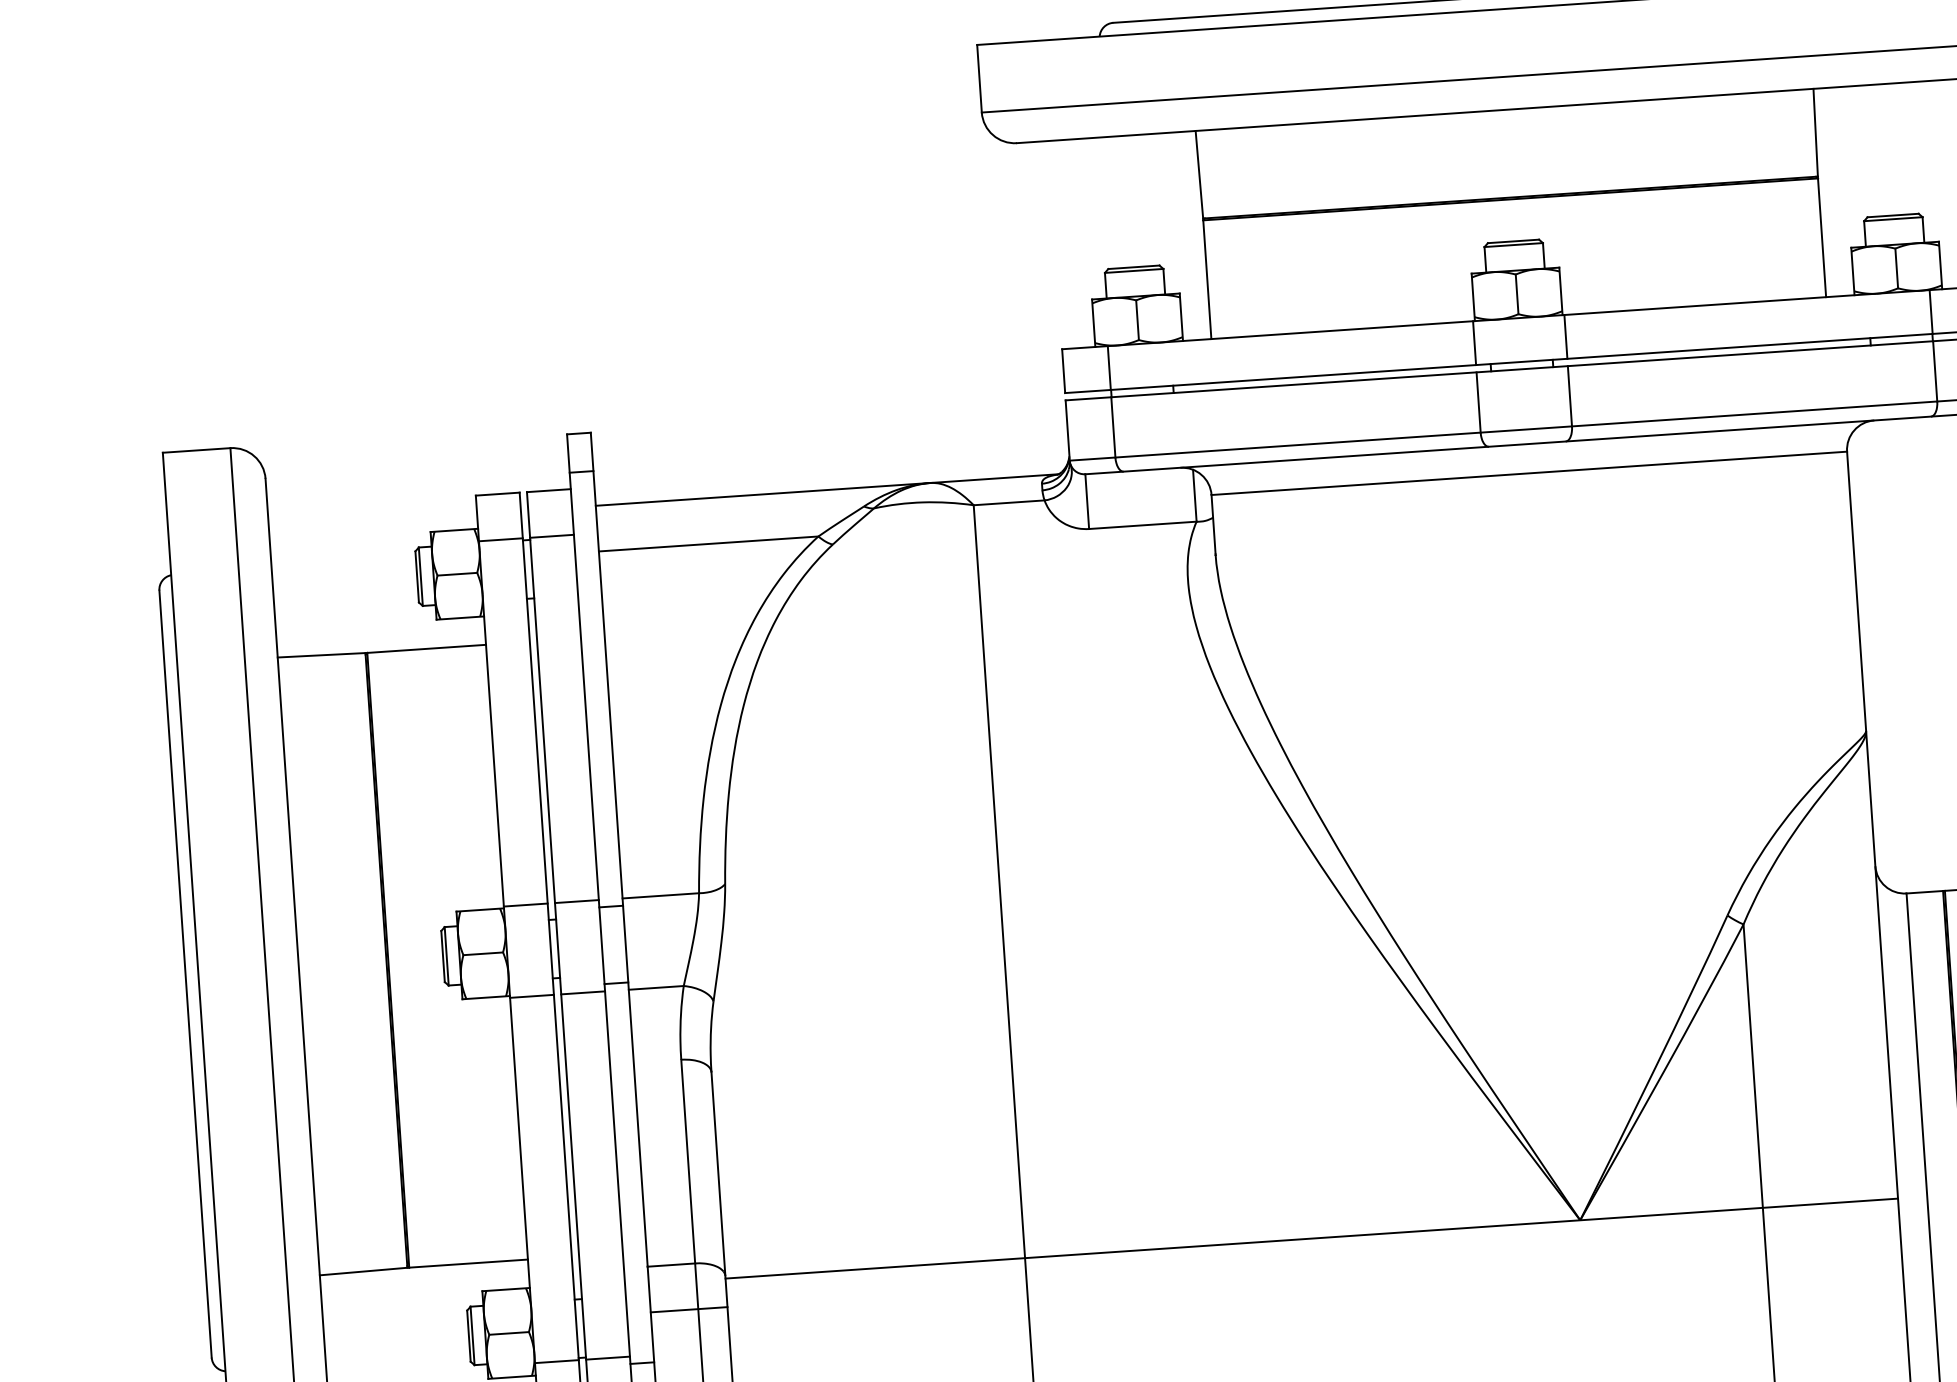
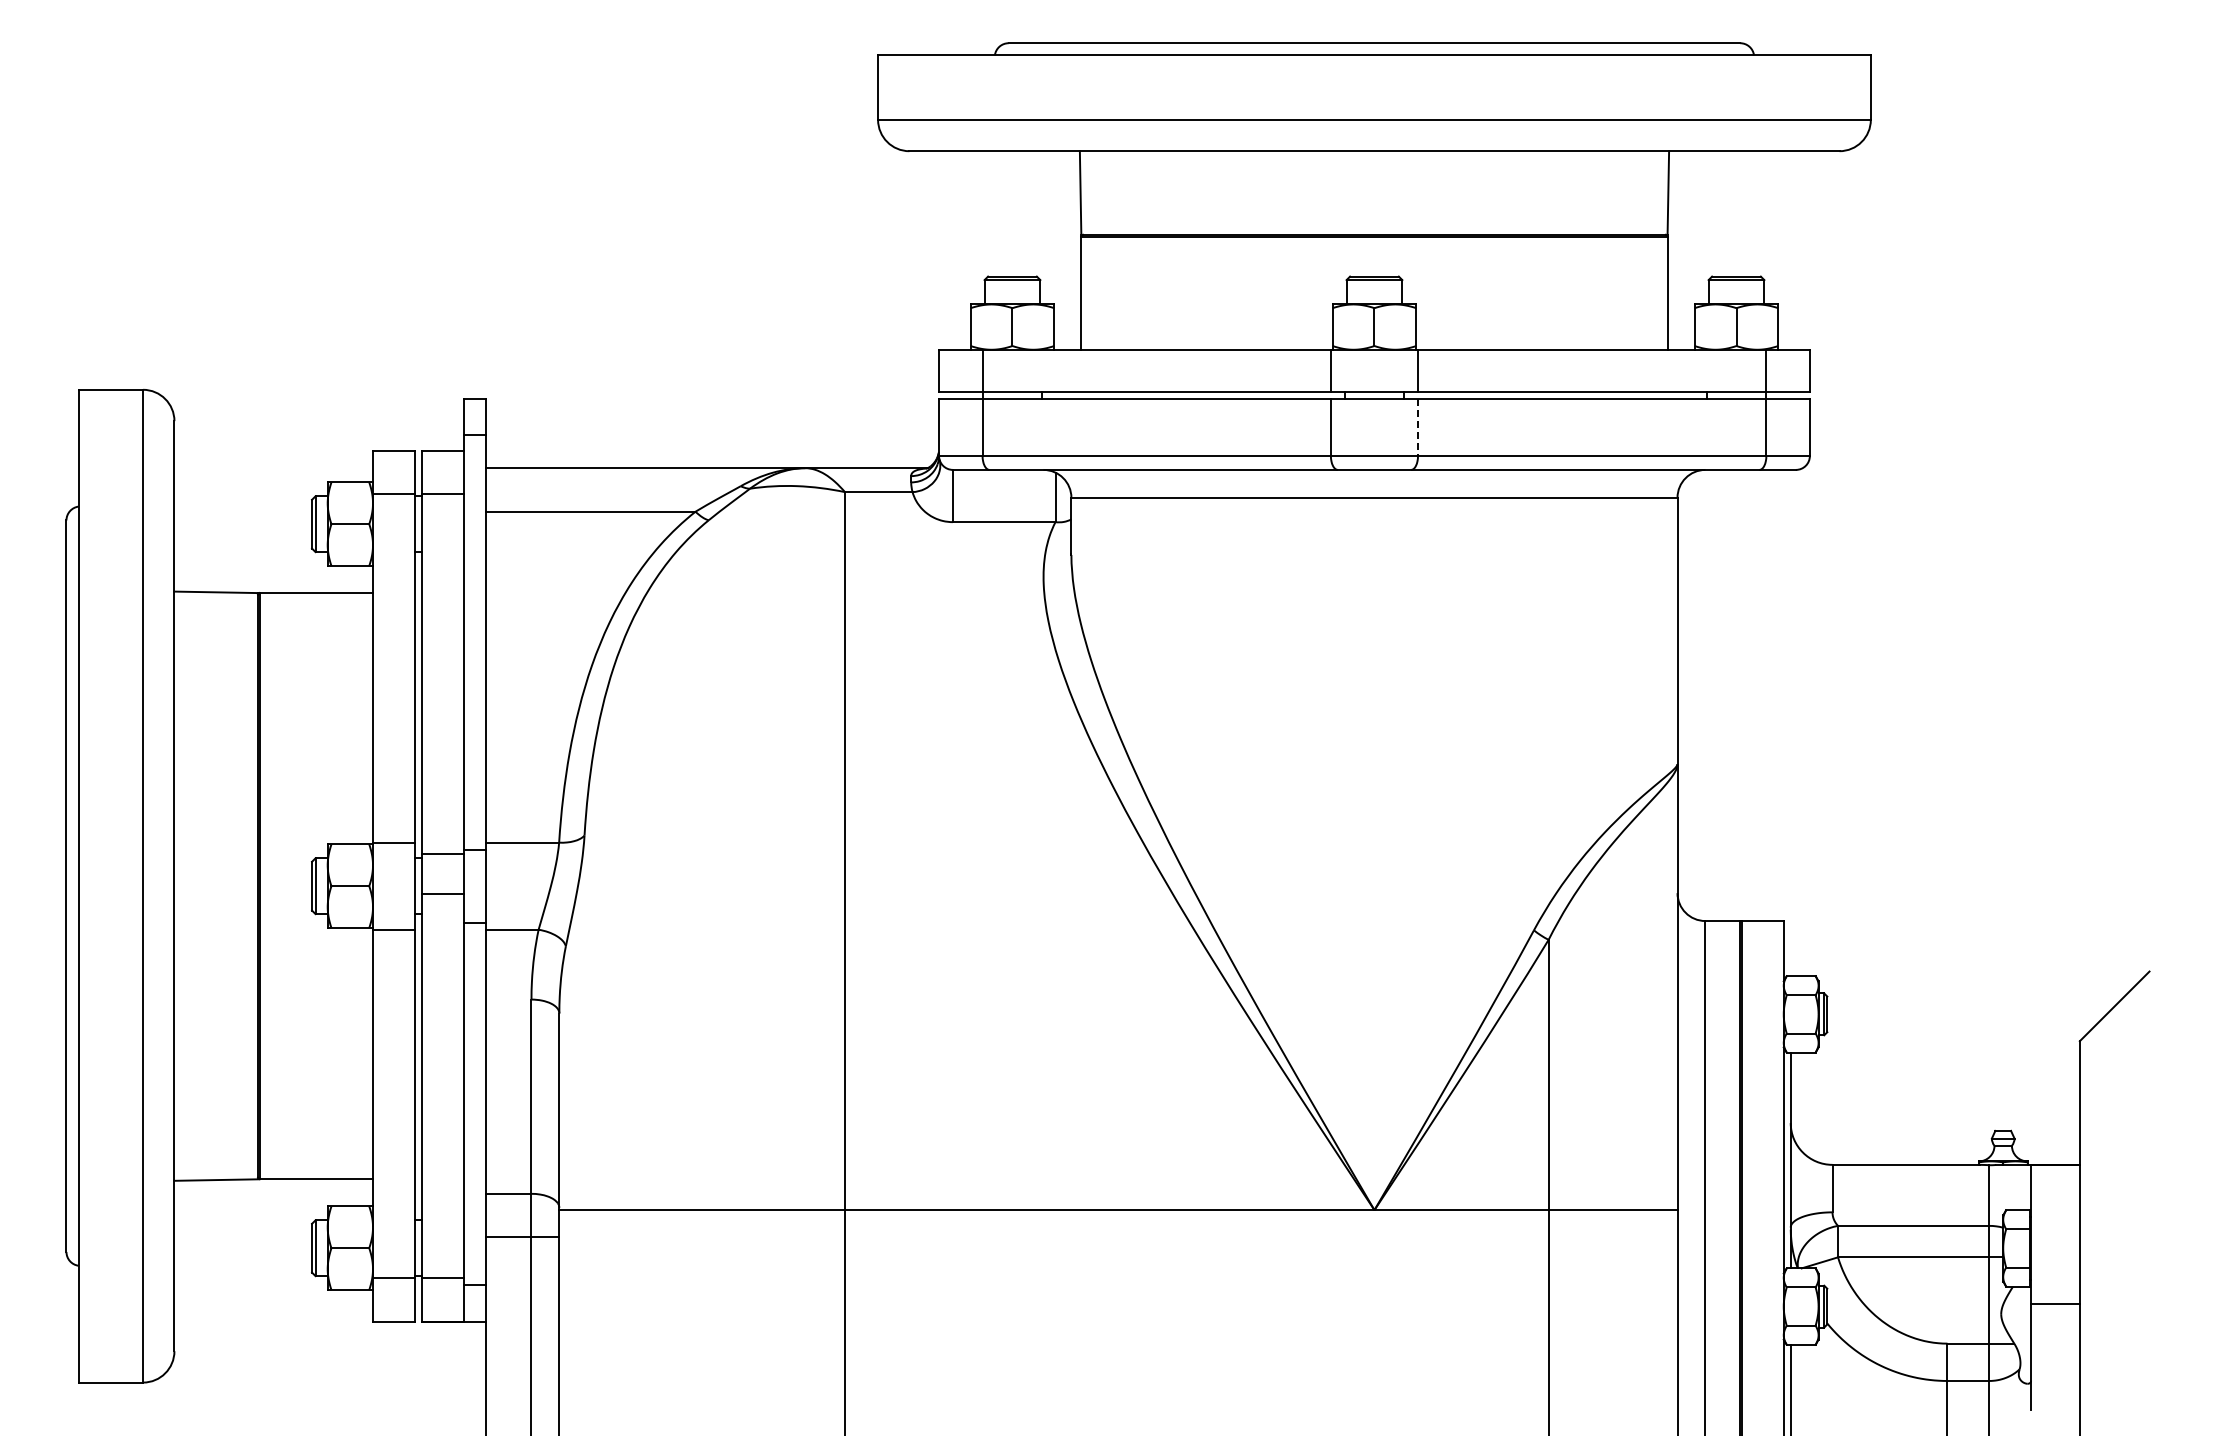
line: (1570, 396) -> (1418, 427), solid -> dashed
line: (576, 901) -> (442, 893), moved
line: (582, 992) -> (442, 853), moved

